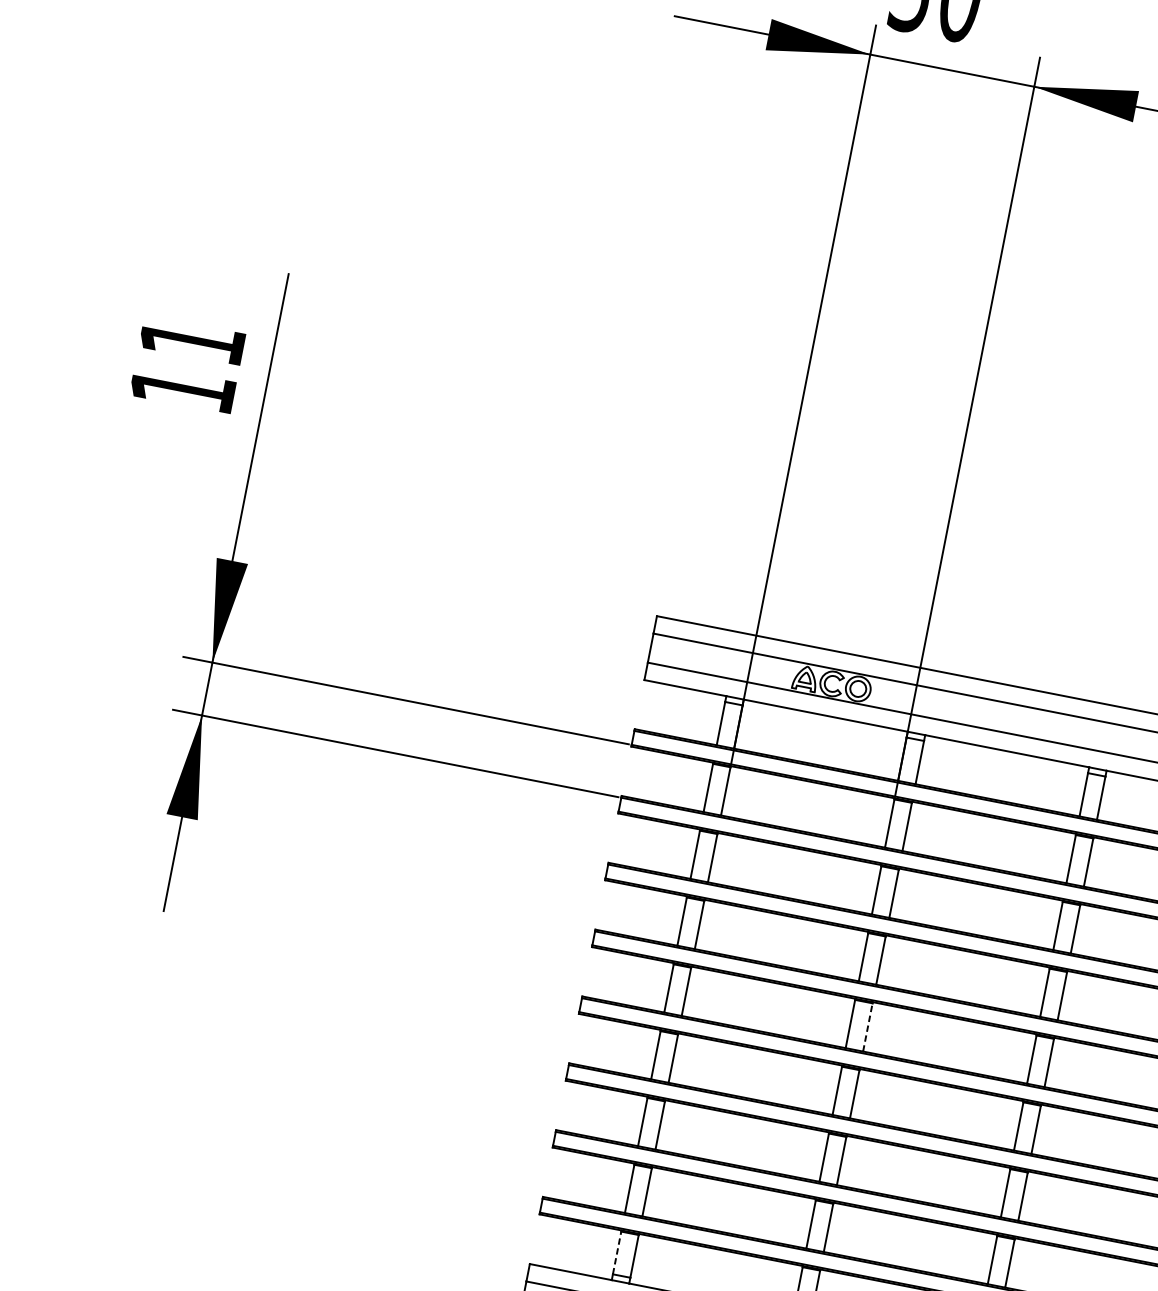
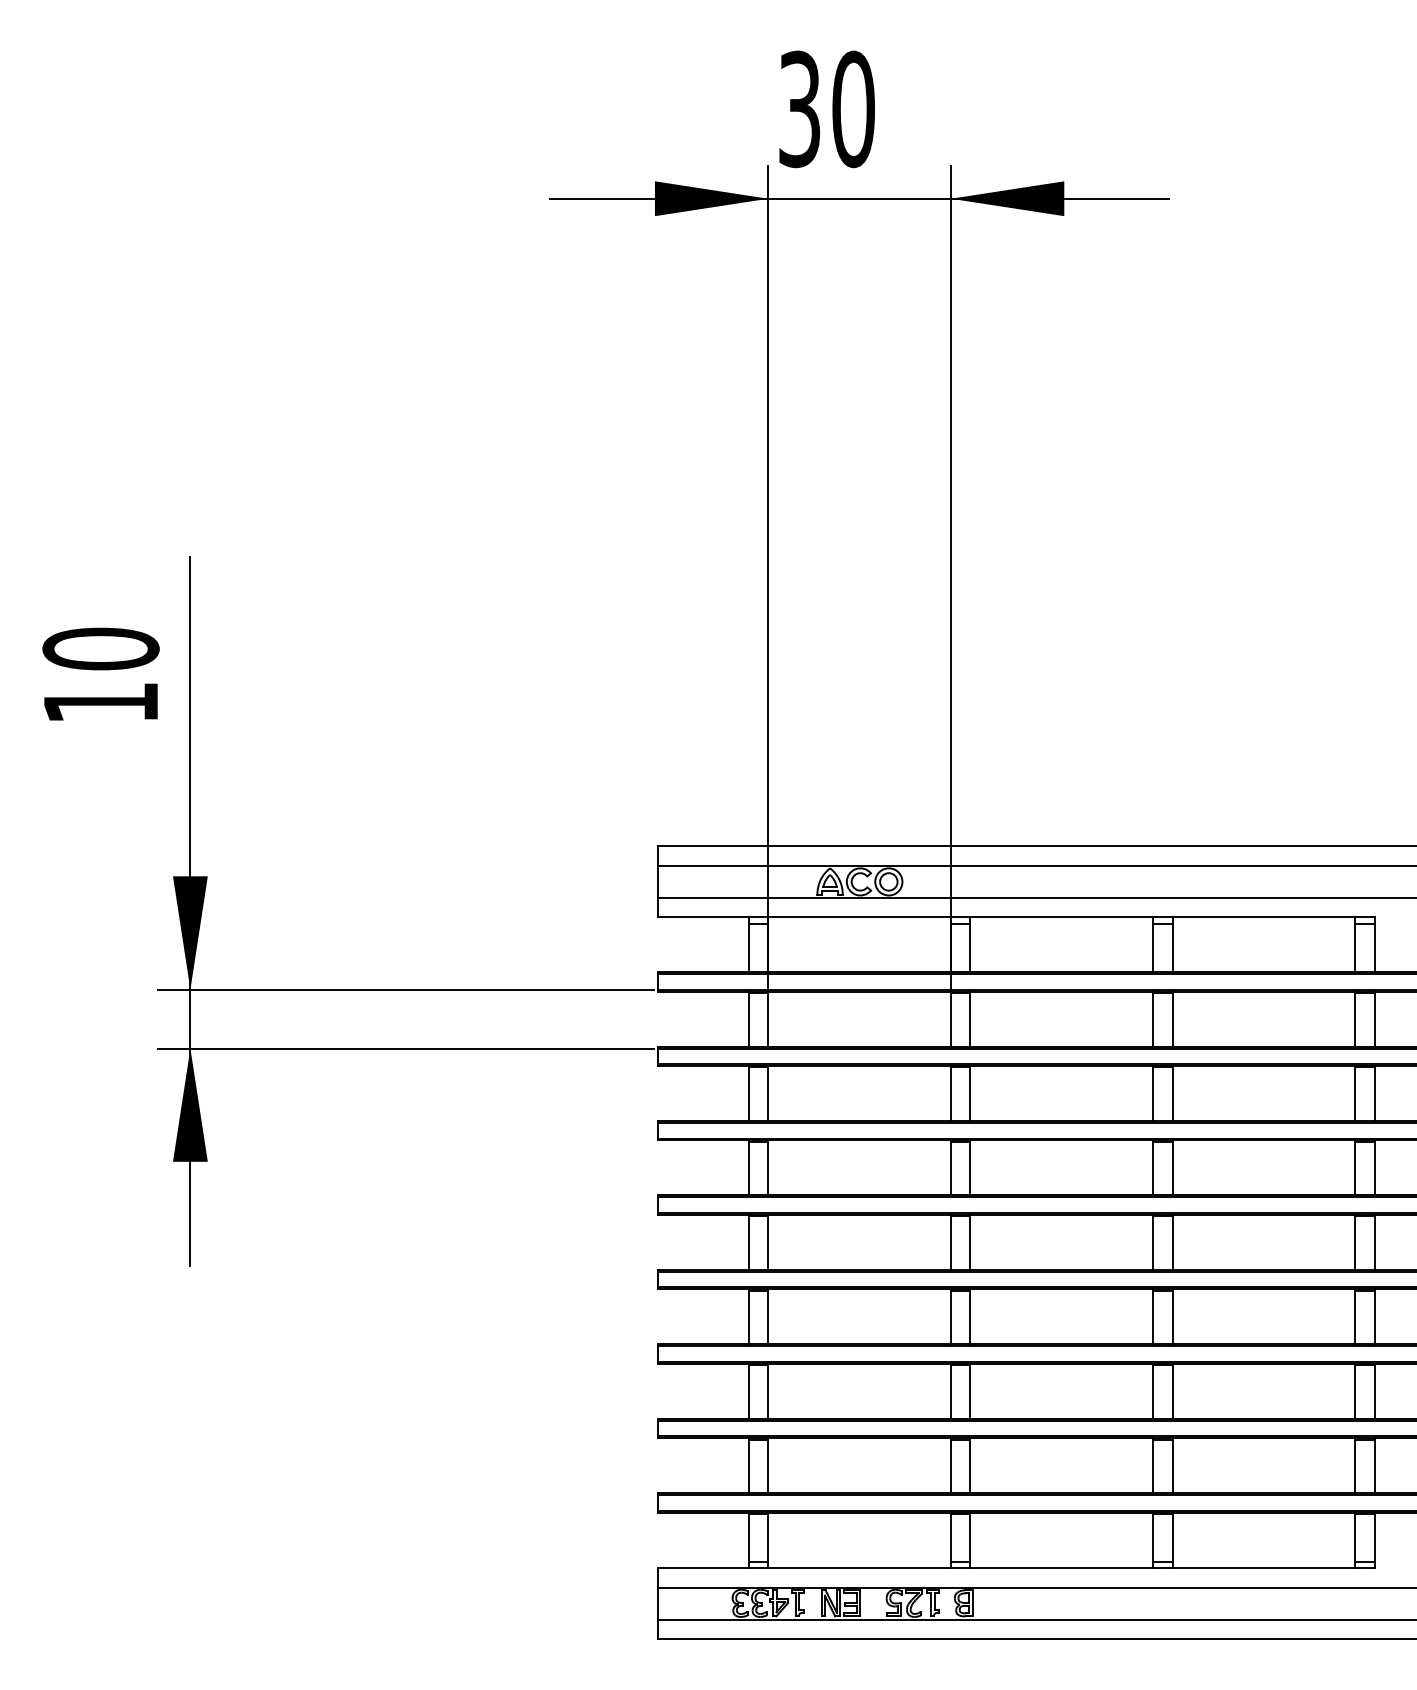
text: (191, 340) -> (100, 648), 11 -> 10
line: (867, 1027) -> (970, 1243), dashed -> solid
line: (616, 1252) -> (748, 1537), dashed -> solid

